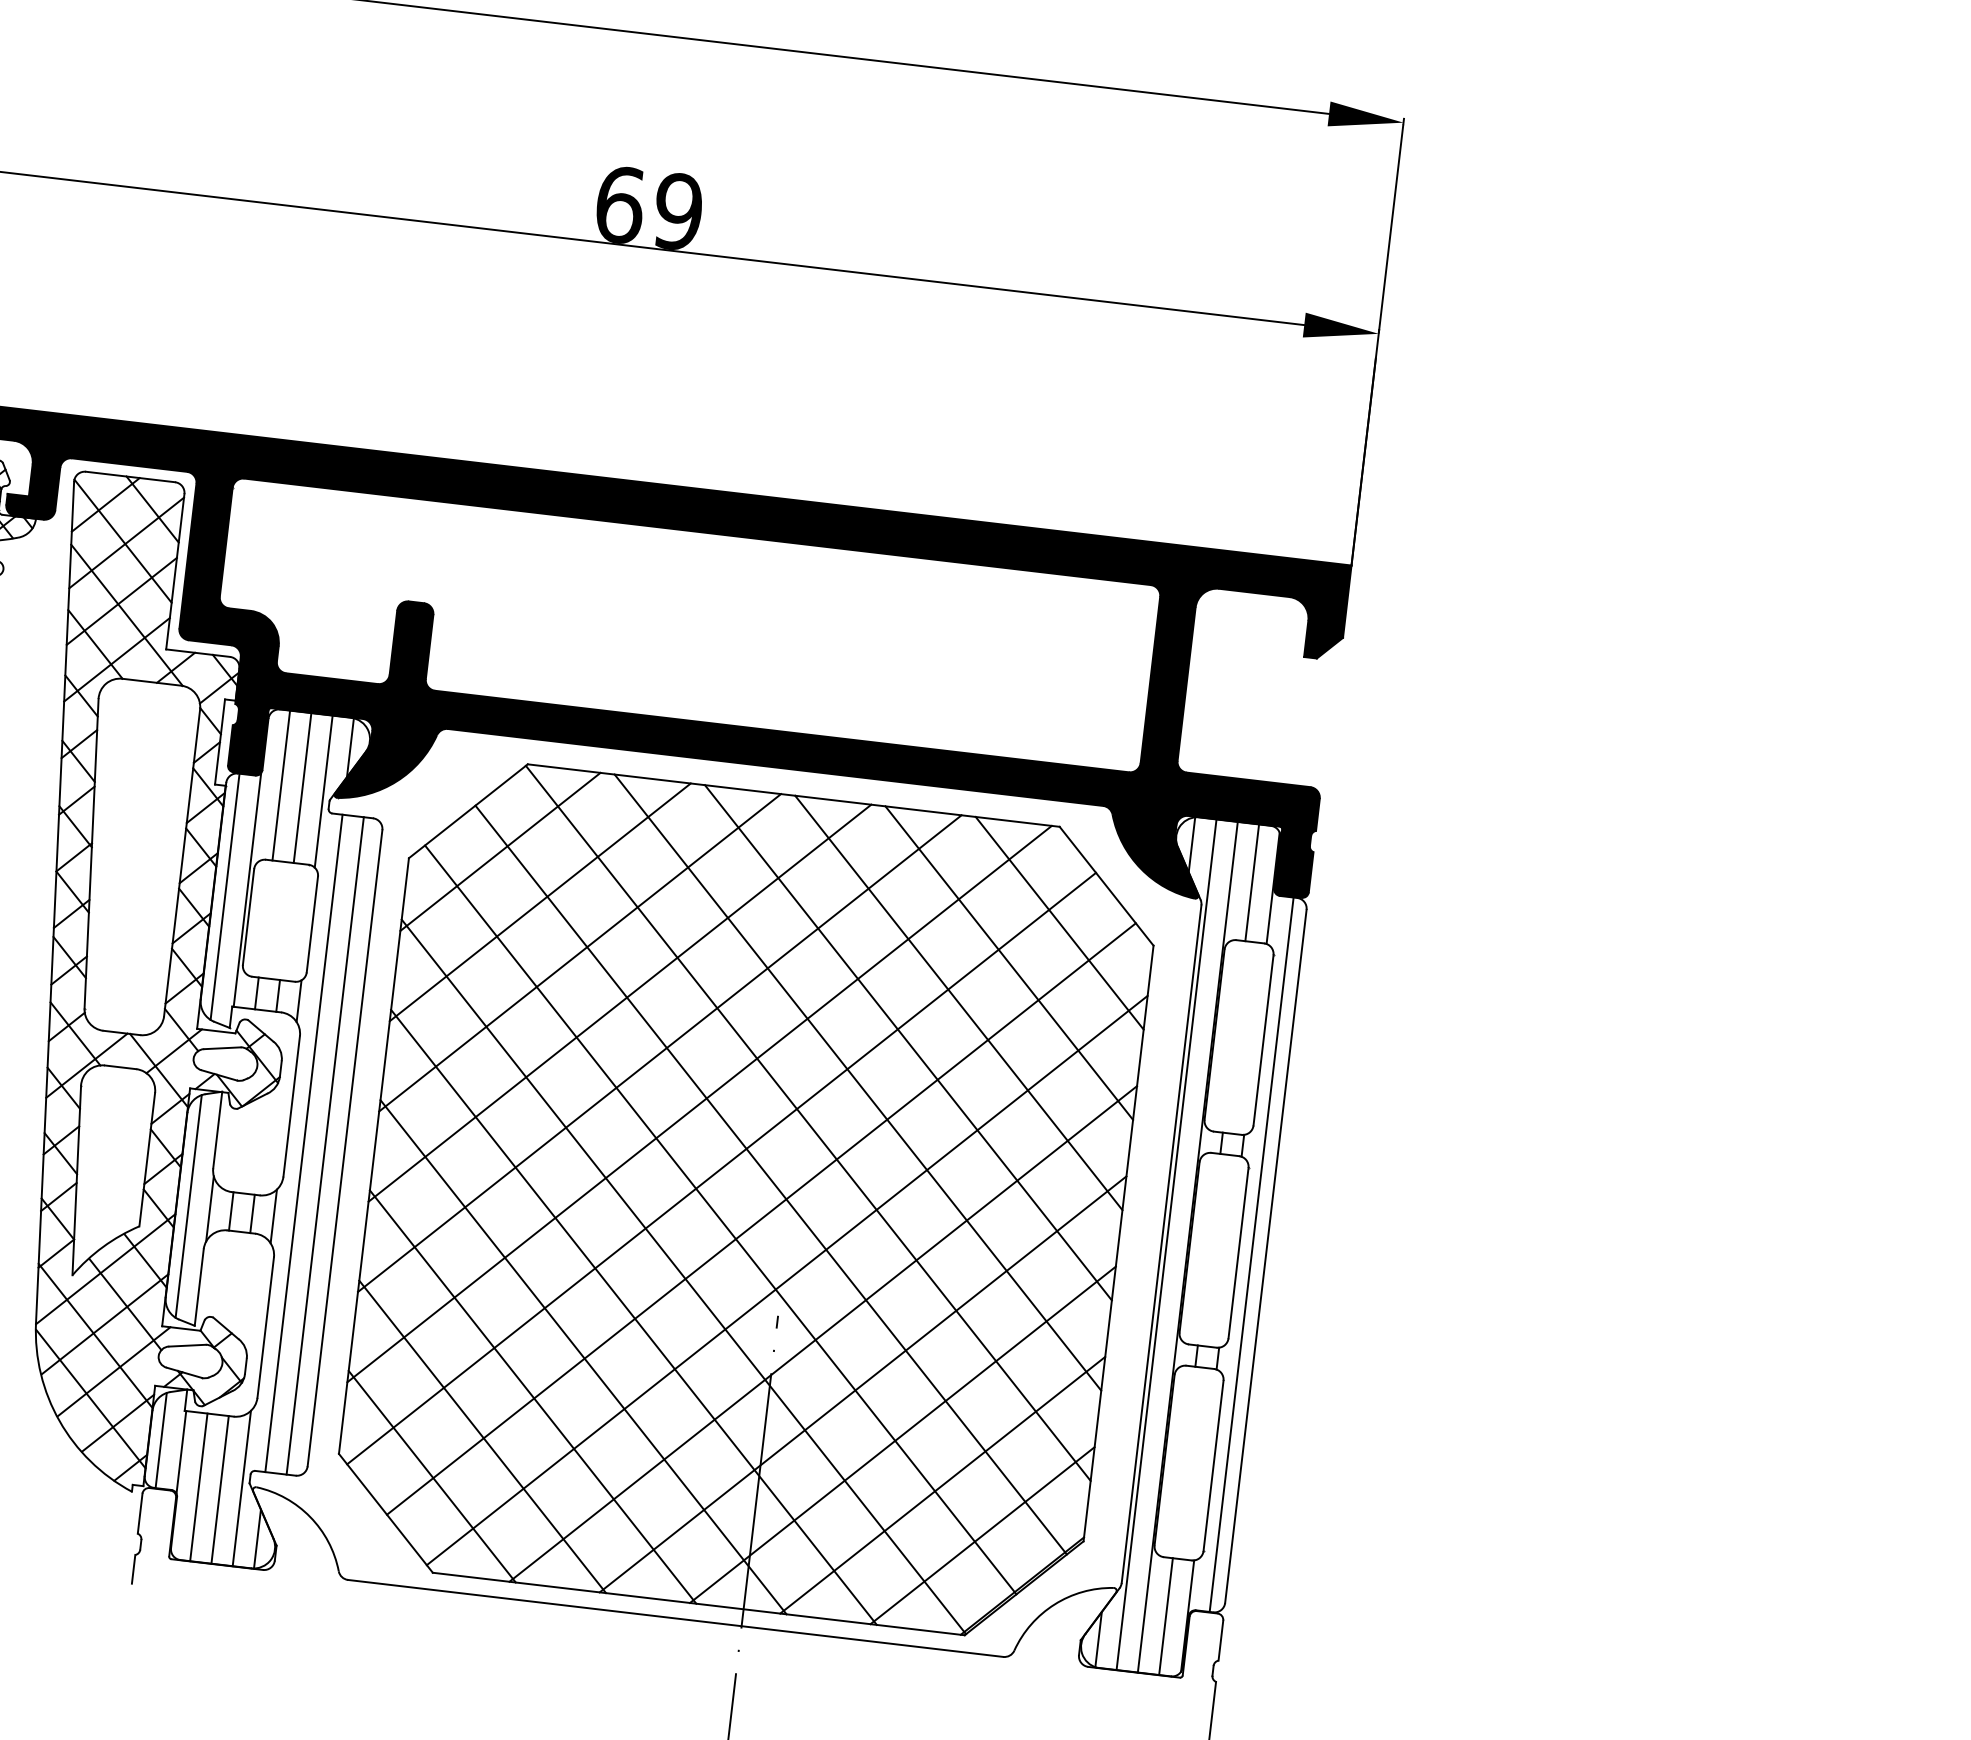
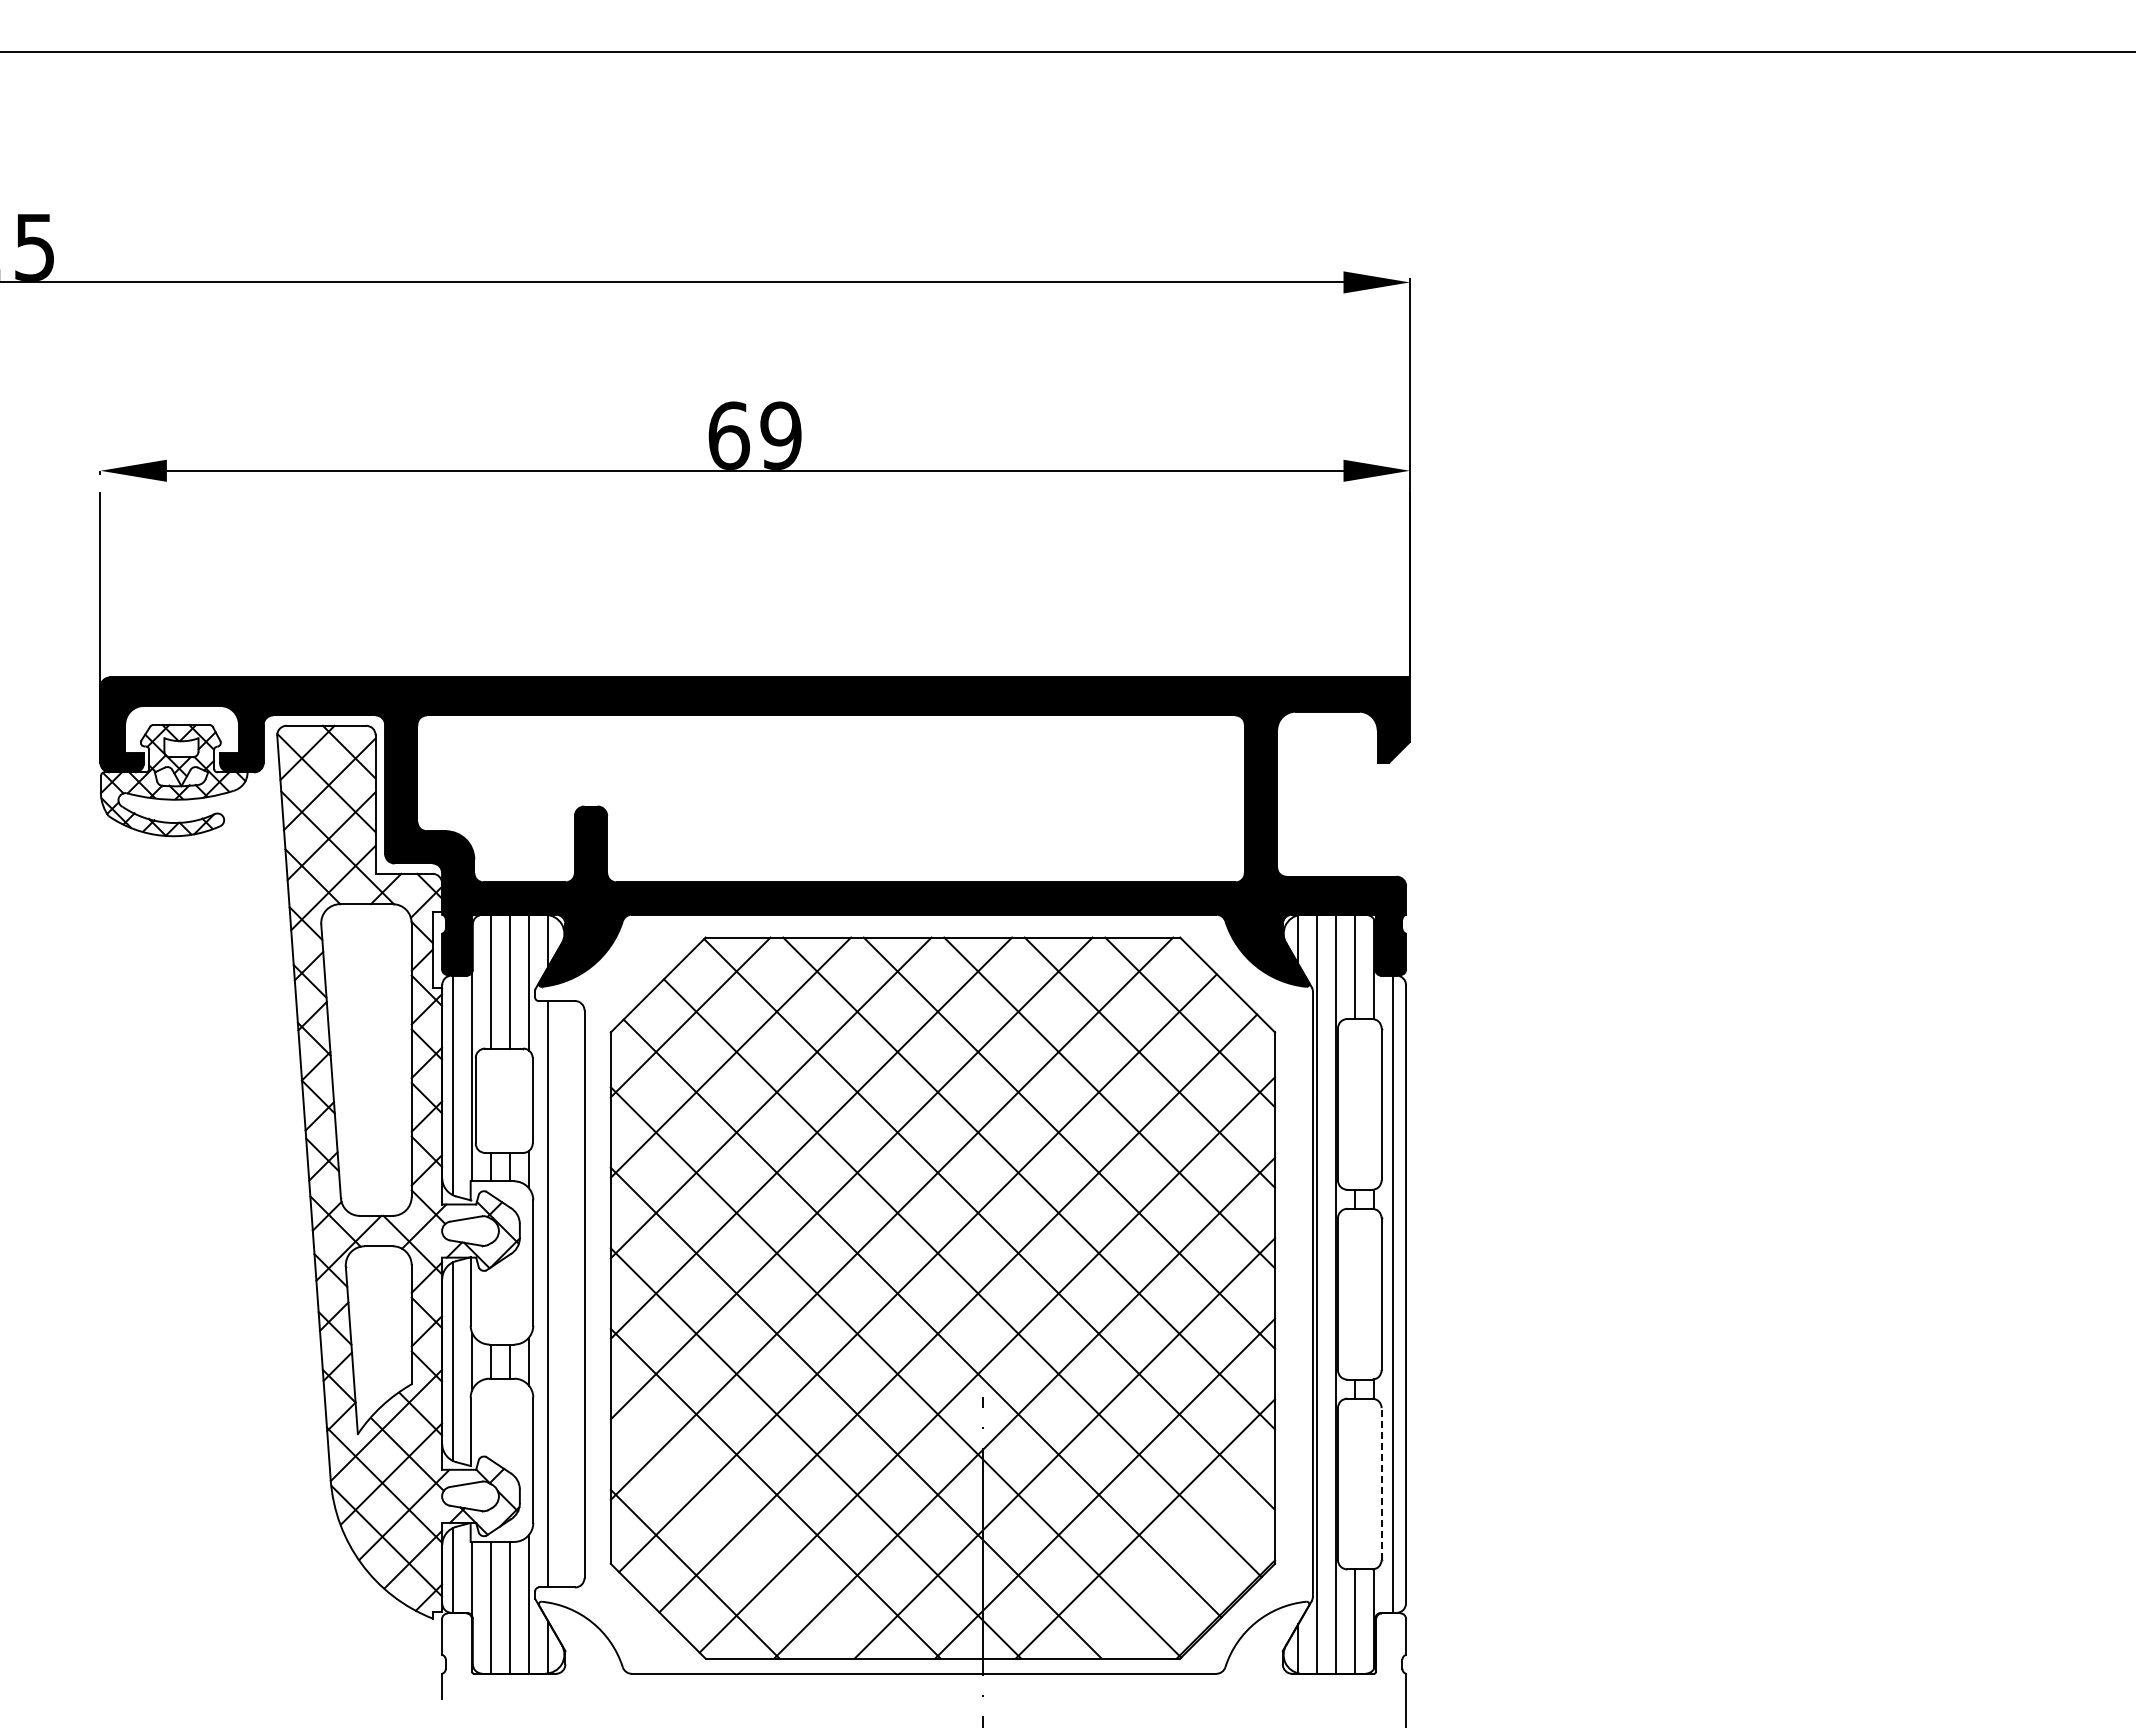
line: (324, 1146) -> (566, 1294), removed
line: (482, 1436) -> (735, 1533), removed
line: (1213, 1466) -> (1381, 1484), solid -> dashed
line: (982, 1534) -> (1185, 1568), removed

